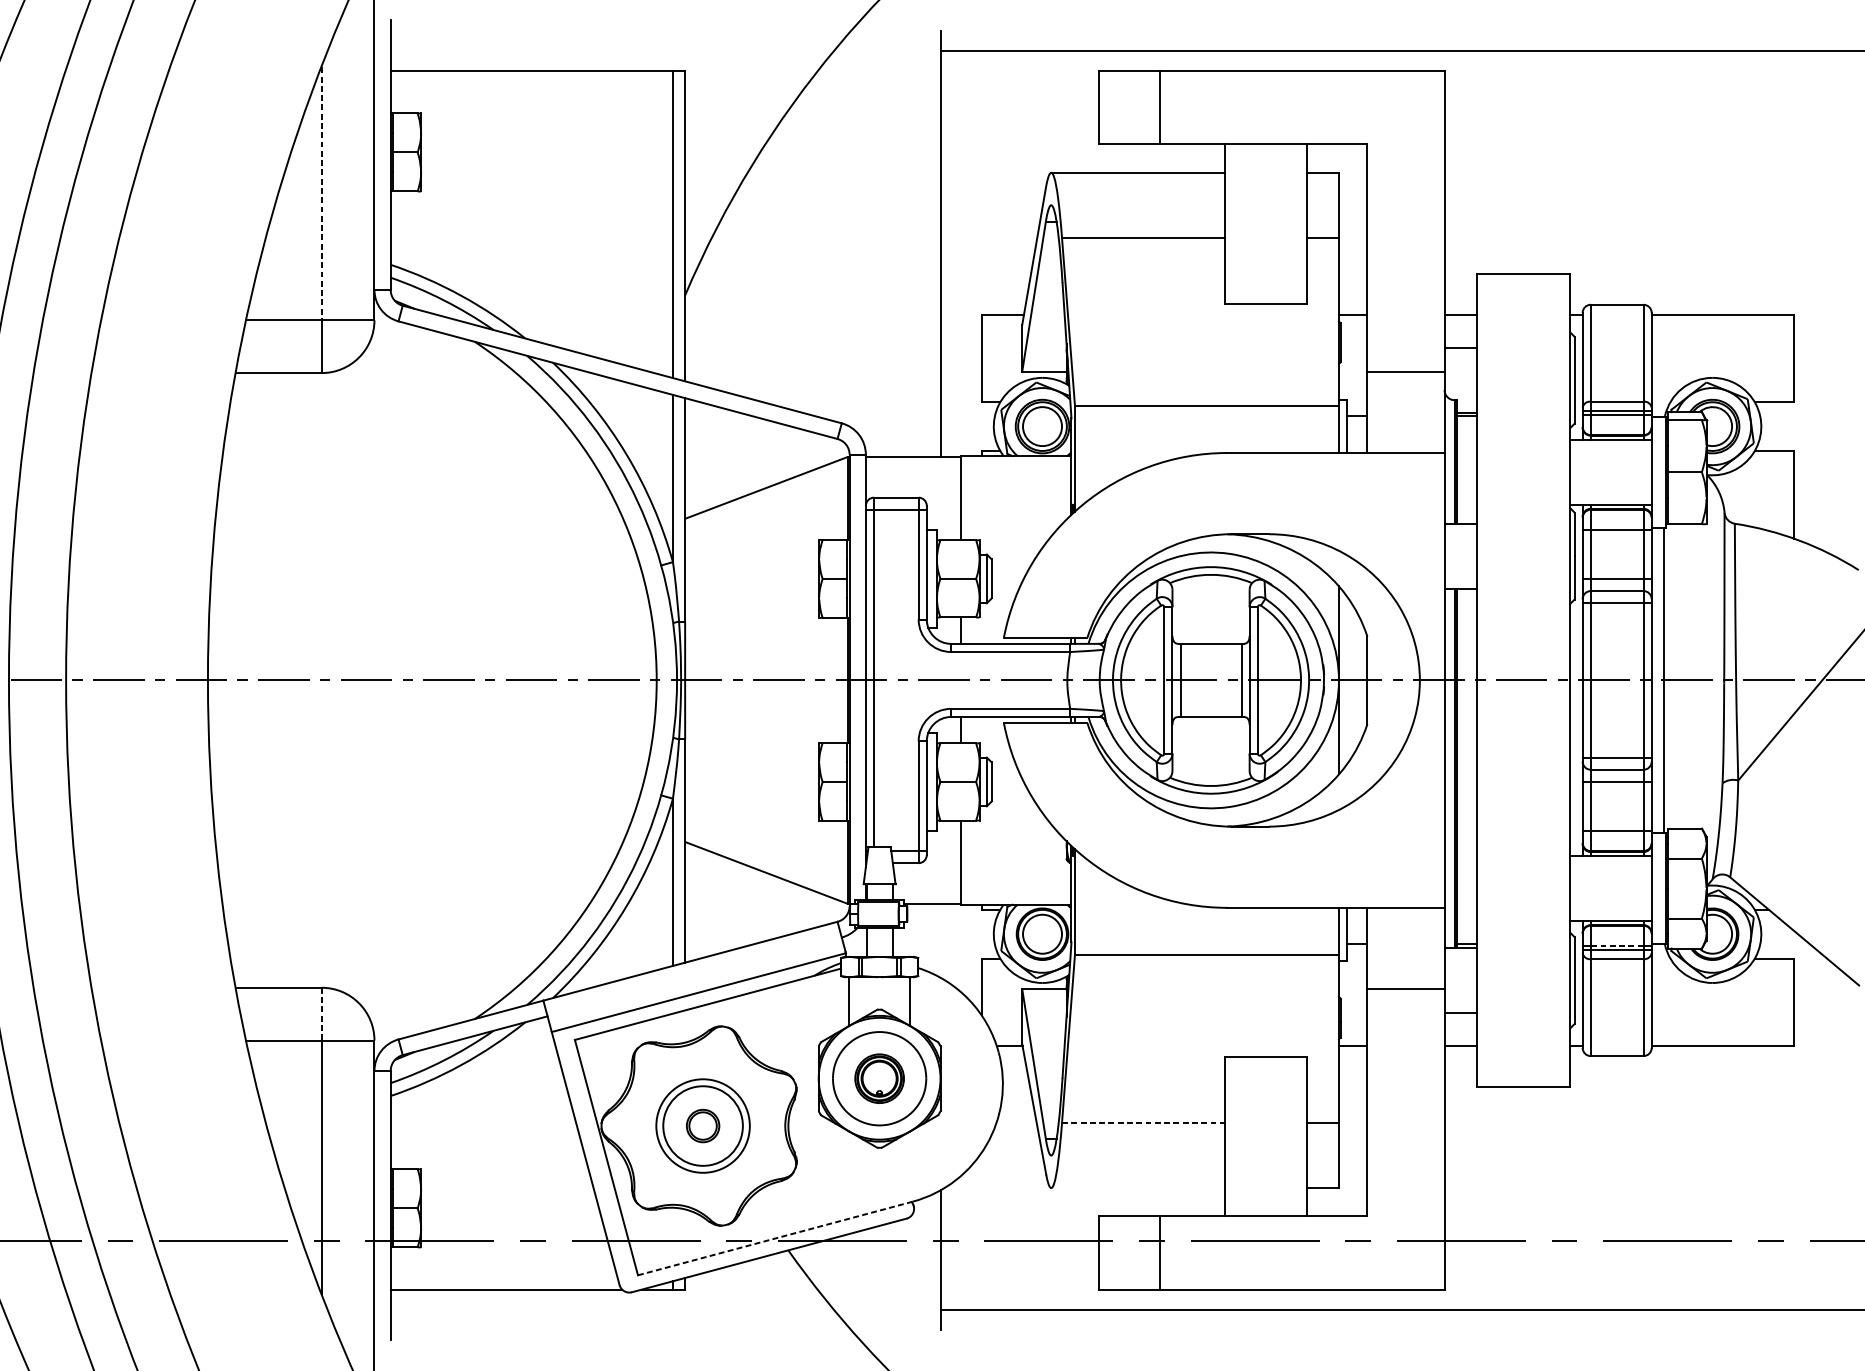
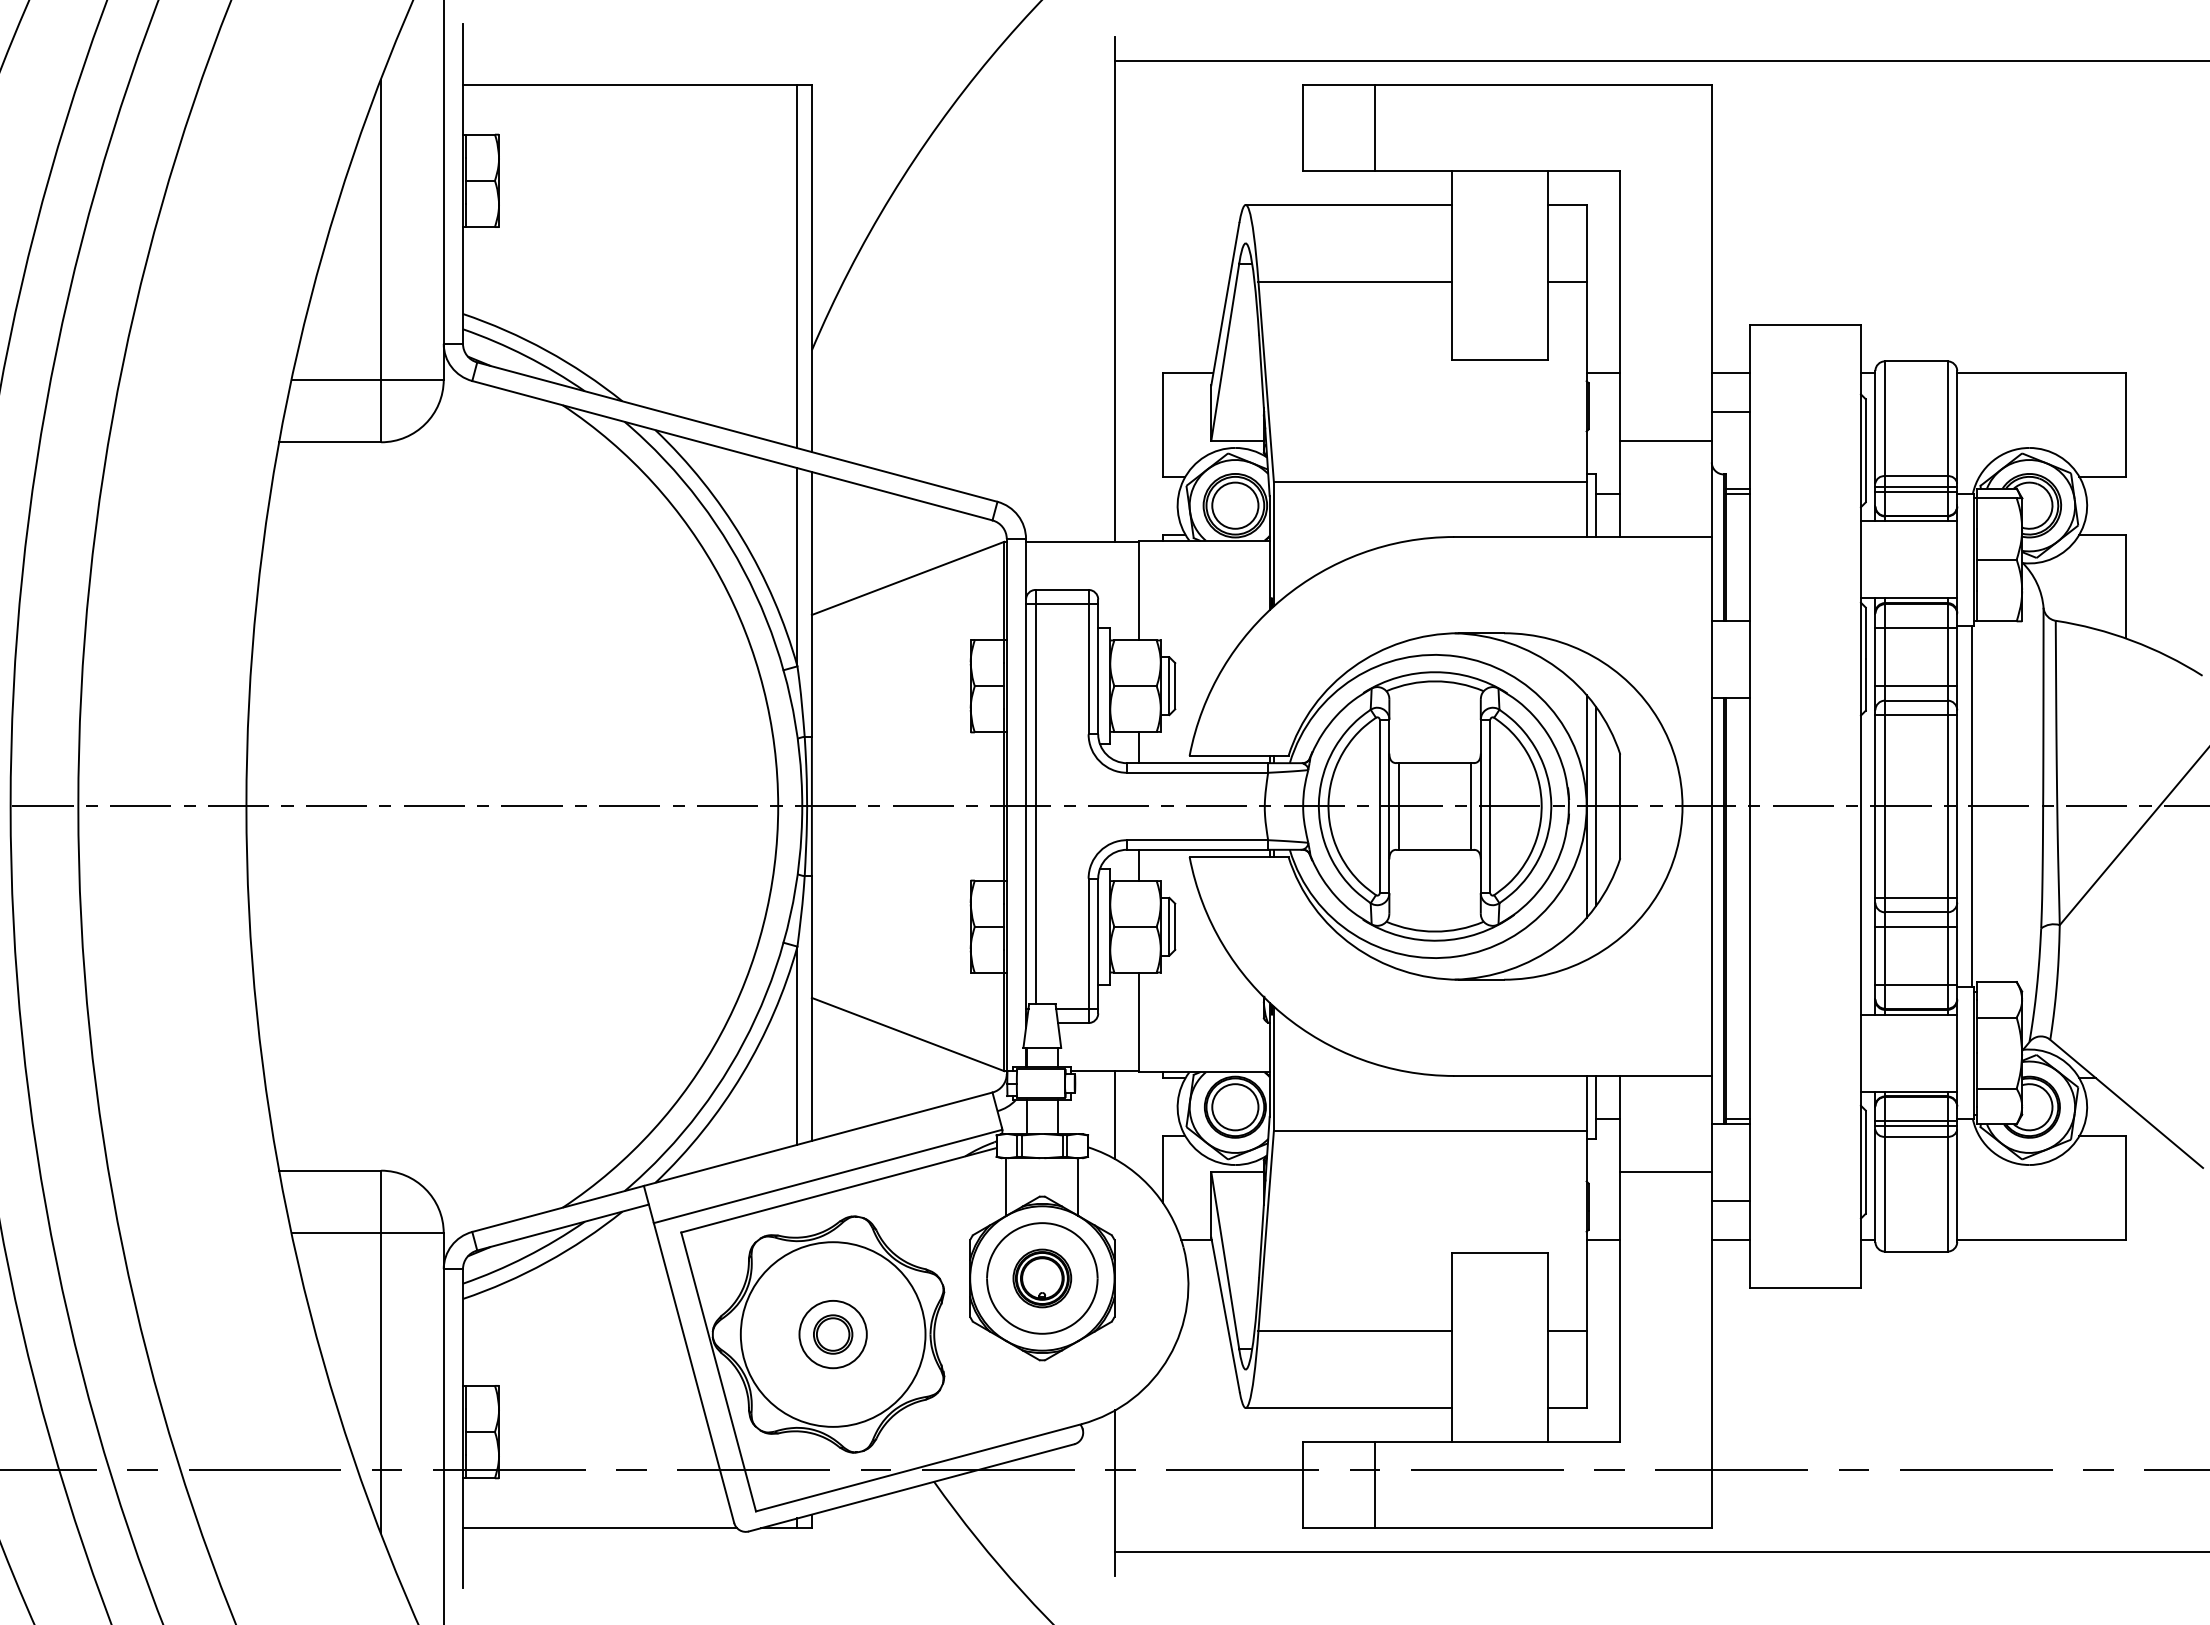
line: (321, 193) -> (381, 229), dashed -> solid
line: (1347, 680) -> (1596, 806), added
line: (941, 941) -> (1115, 1115), added
line: (1616, 946) -> (1915, 1121), dashed -> solid
line: (321, 1014) -> (381, 1202), dashed -> solid
line: (1143, 1122) -> (1355, 1330), dashed -> solid
circle: (702, 1126) -> (832, 1334), size x0.71
circle: (702, 1126) -> (832, 1334), size x1.67
line: (1137, 1188) -> (1348, 1408), added
line: (775, 1238) -> (919, 1467), dashed -> solid

